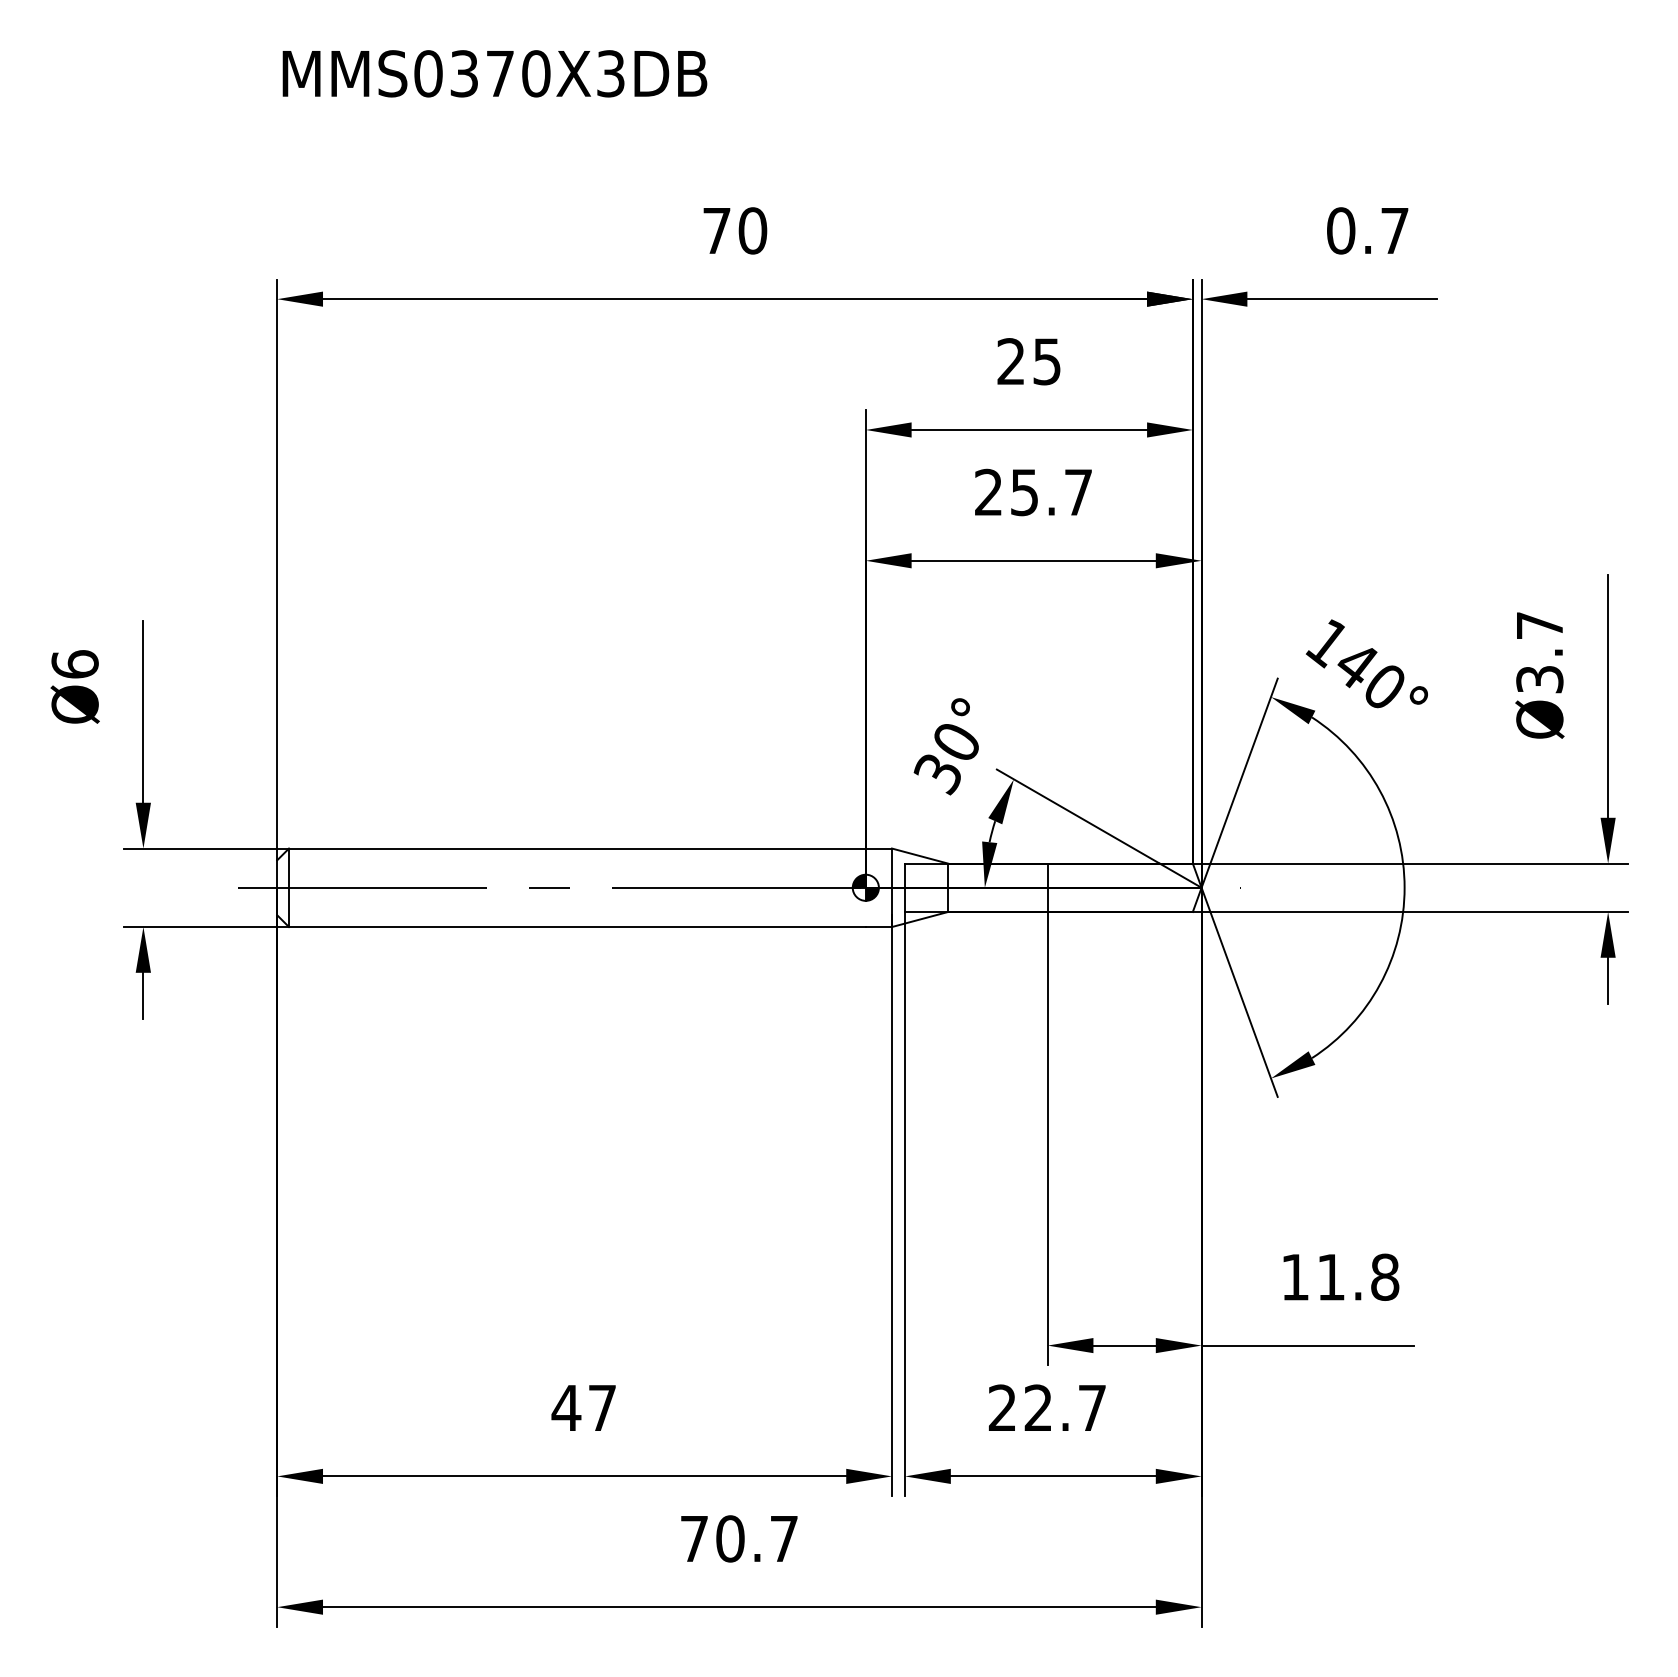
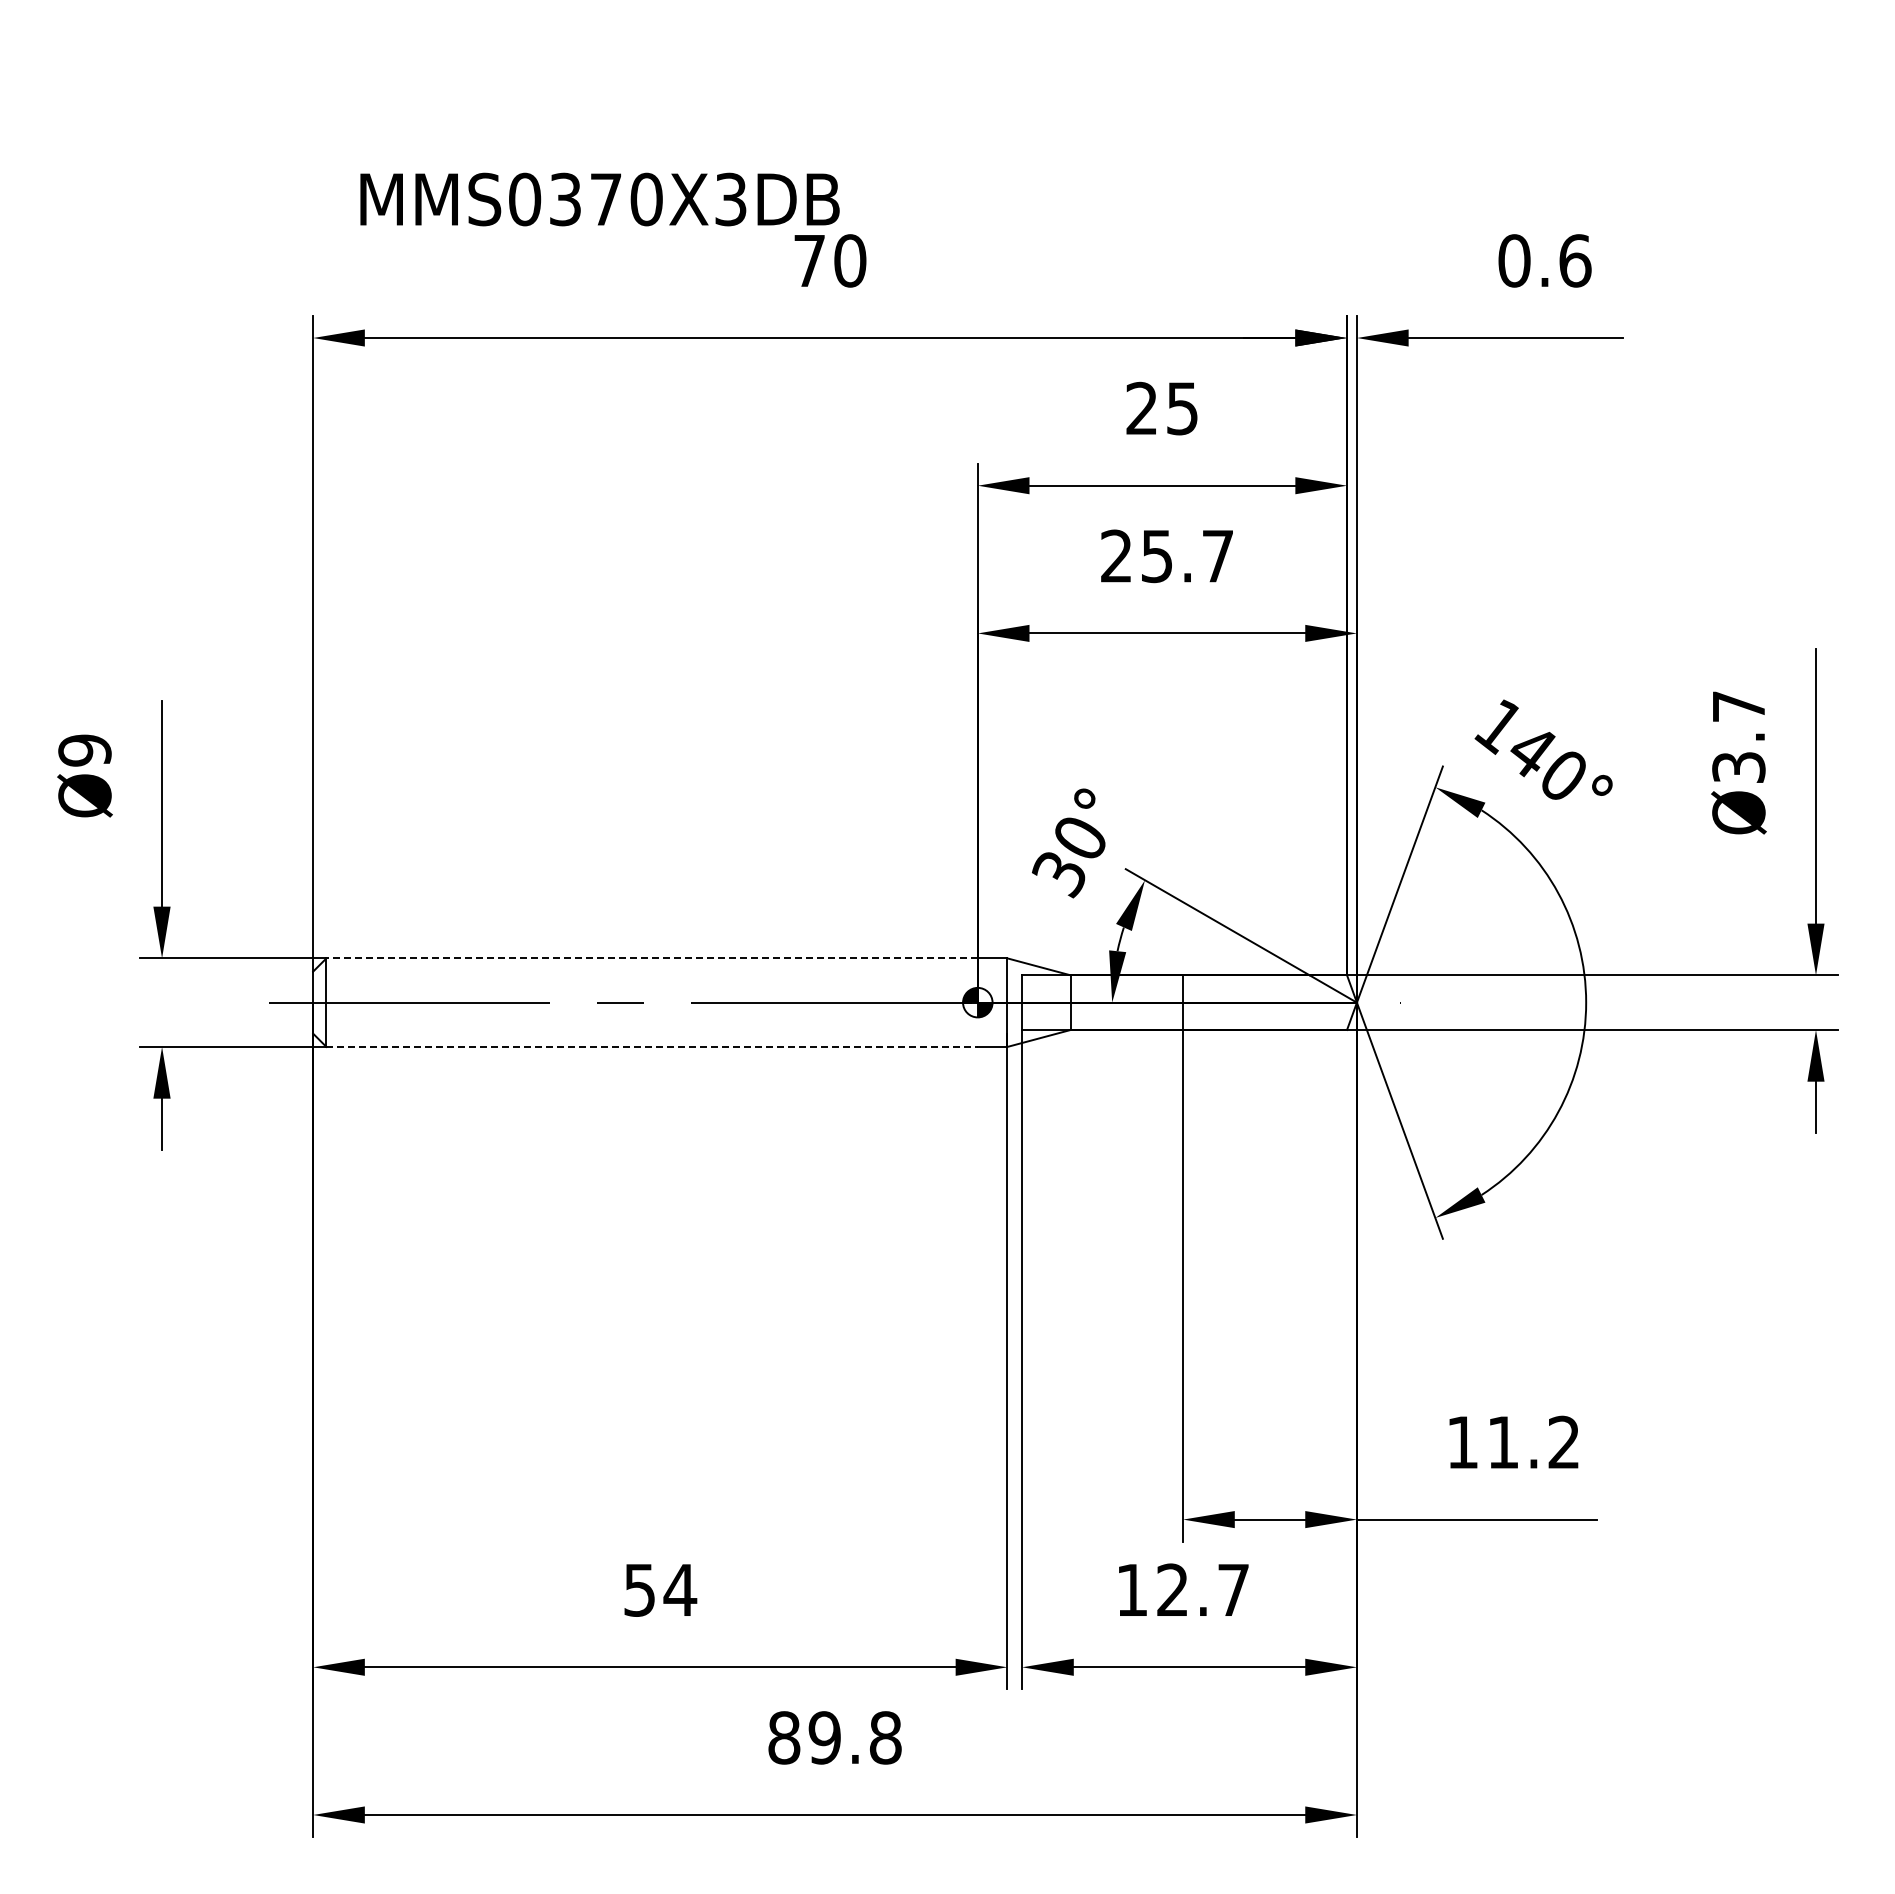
text: (494, 73) -> (599, 199), moved
text: (1395, 230) -> (1575, 260), 0.7 -> 0.6
text: (74, 664) -> (84, 750), Ø6 -> Ø9
line: (577, 848) -> (652, 958), solid -> dashed
line: (577, 926) -> (652, 1046), solid -> dashed
text: (1385, 1277) -> (1564, 1442), 11.8 -> 11.2
text: (1001, 1407) -> (1131, 1589), 22.7 -> 12.7
text: (583, 1408) -> (659, 1590), 47 -> 54
text: (738, 1538) -> (834, 1737), 70.7 -> 89.8

